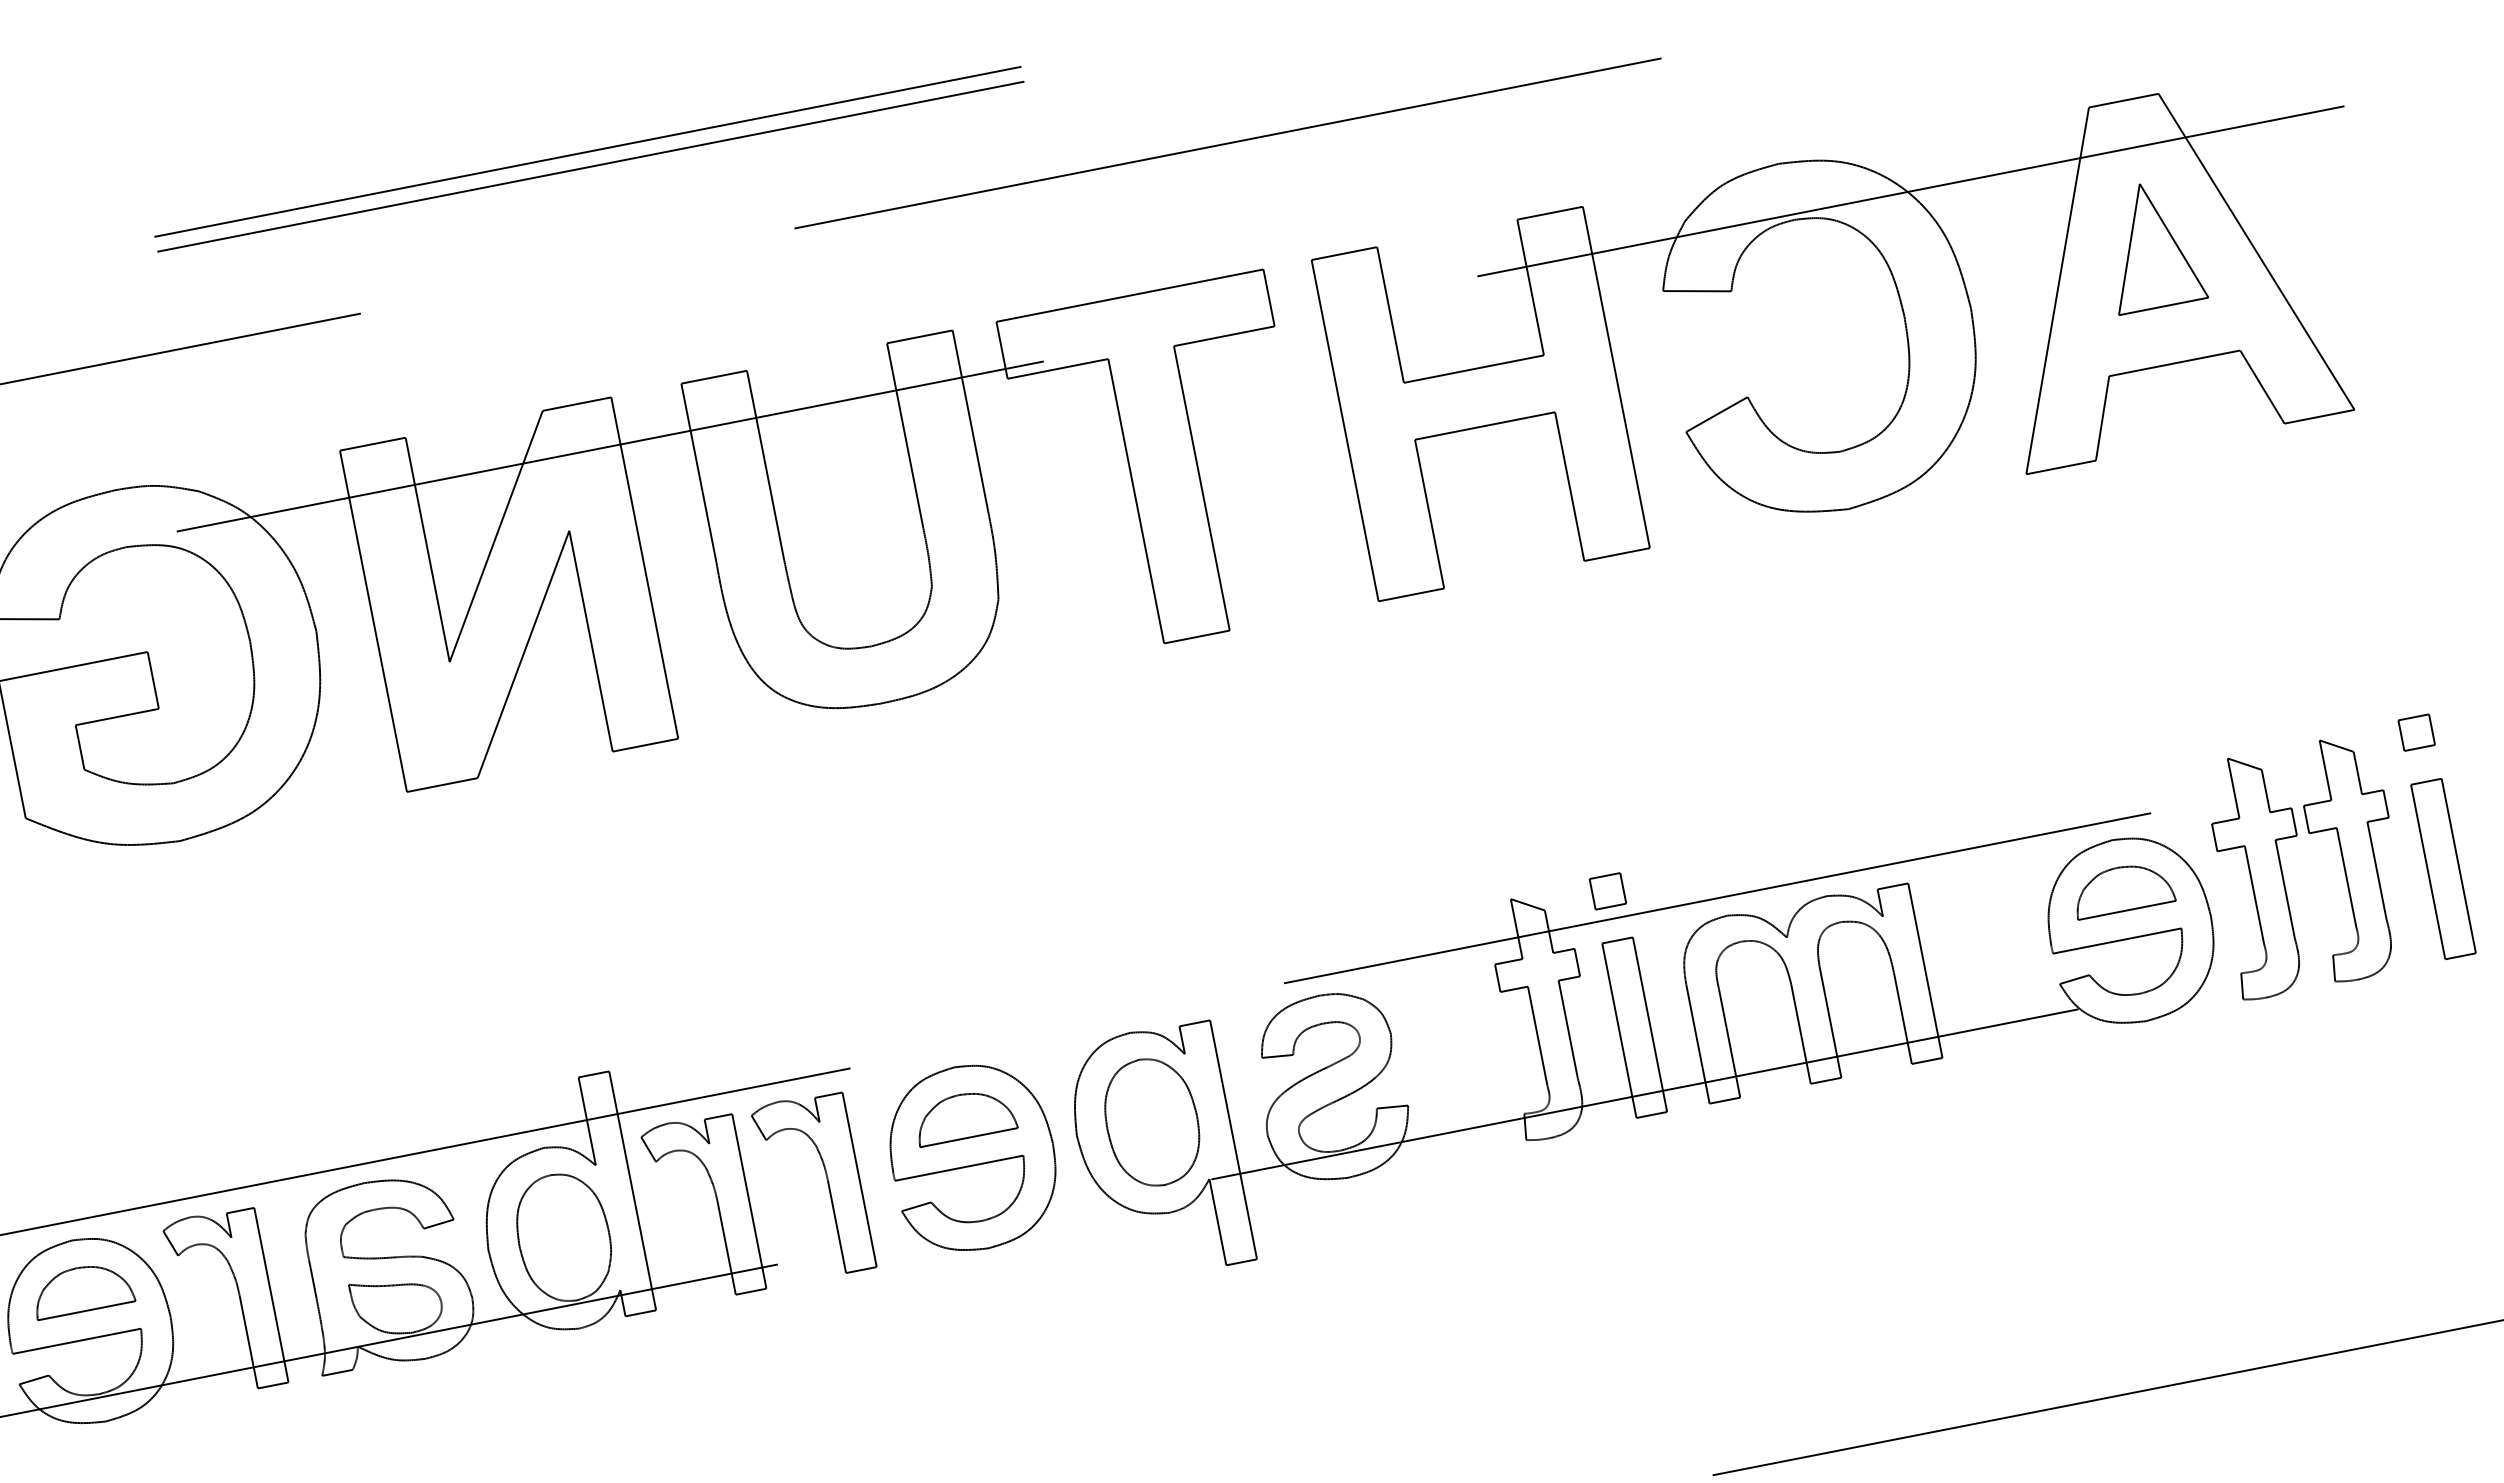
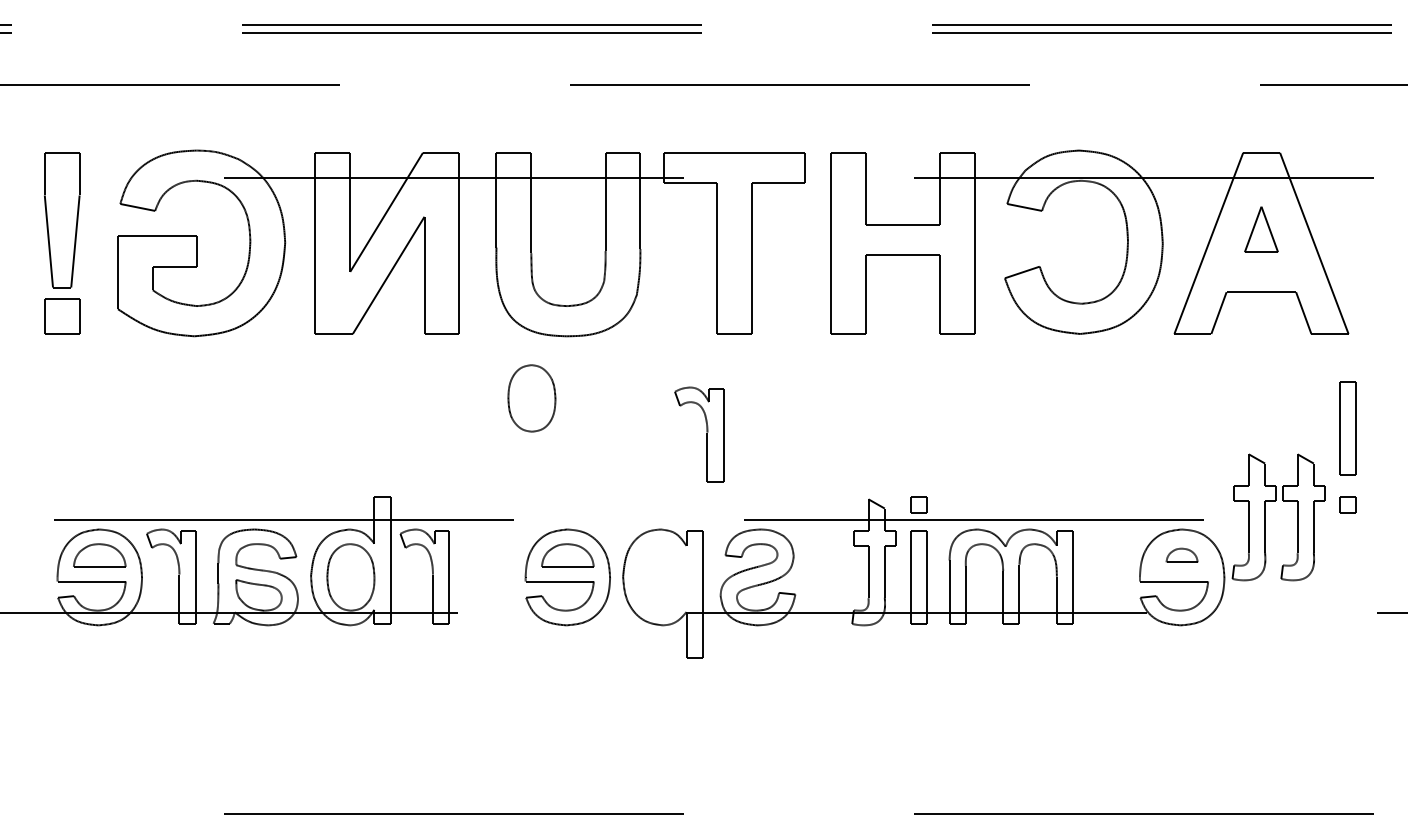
part: (2151, 245) -> (1261, 229), size x0.7
part: (2442, 869) -> (1347, 428), moved
part: (2282, 871) -> (1265, 517), moved
part: (2121, 889) -> (1181, 555), size x0.6
part: (1151, 1122) -> (531, 398), moved
part: (826, 1184) -> (706, 434), moved

